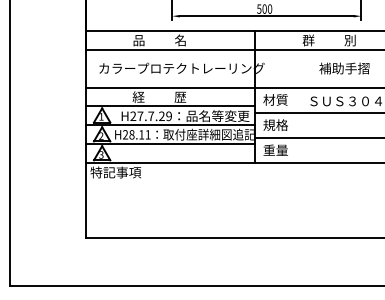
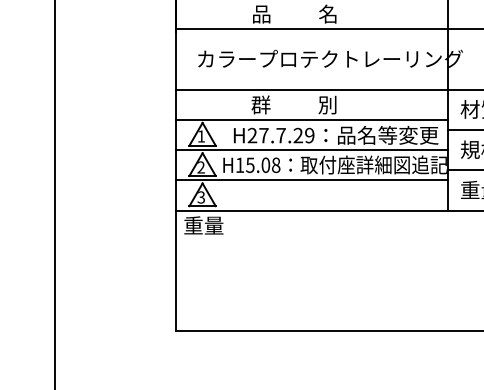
text: (159, 96) -> (294, 103), 経          歴 -> 群          別
text: (136, 134) -> (257, 164), H28.11 -> H15.08
text: (115, 172) -> (223, 225), 特記事項 -> 重量

